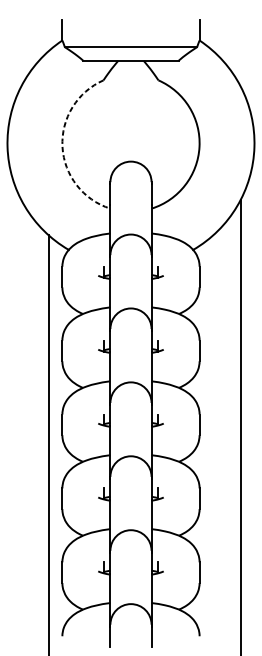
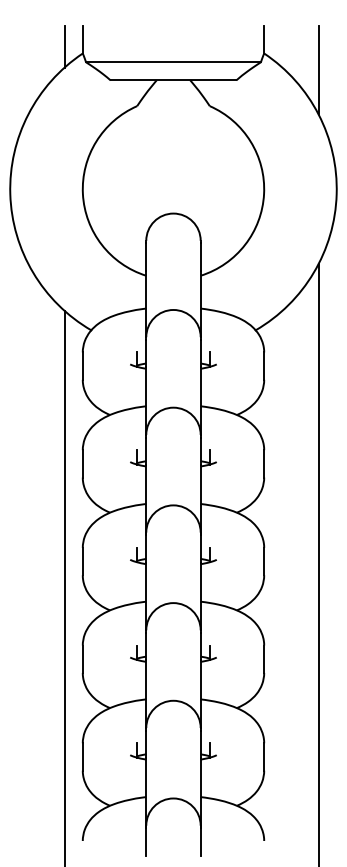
line: (48, 35) -> (64, 46), added
line: (240, 53) -> (318, 70), added
arc: (62, 147) -> (82, 194), dashed -> solid

